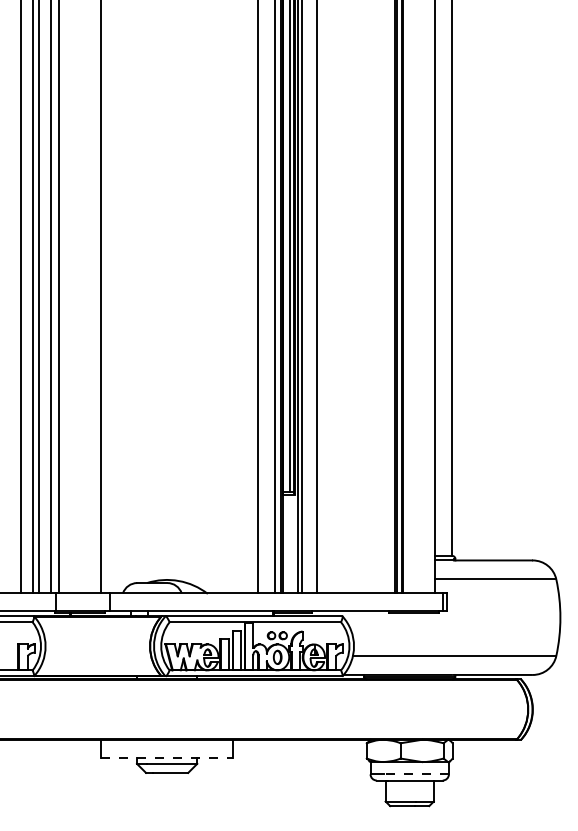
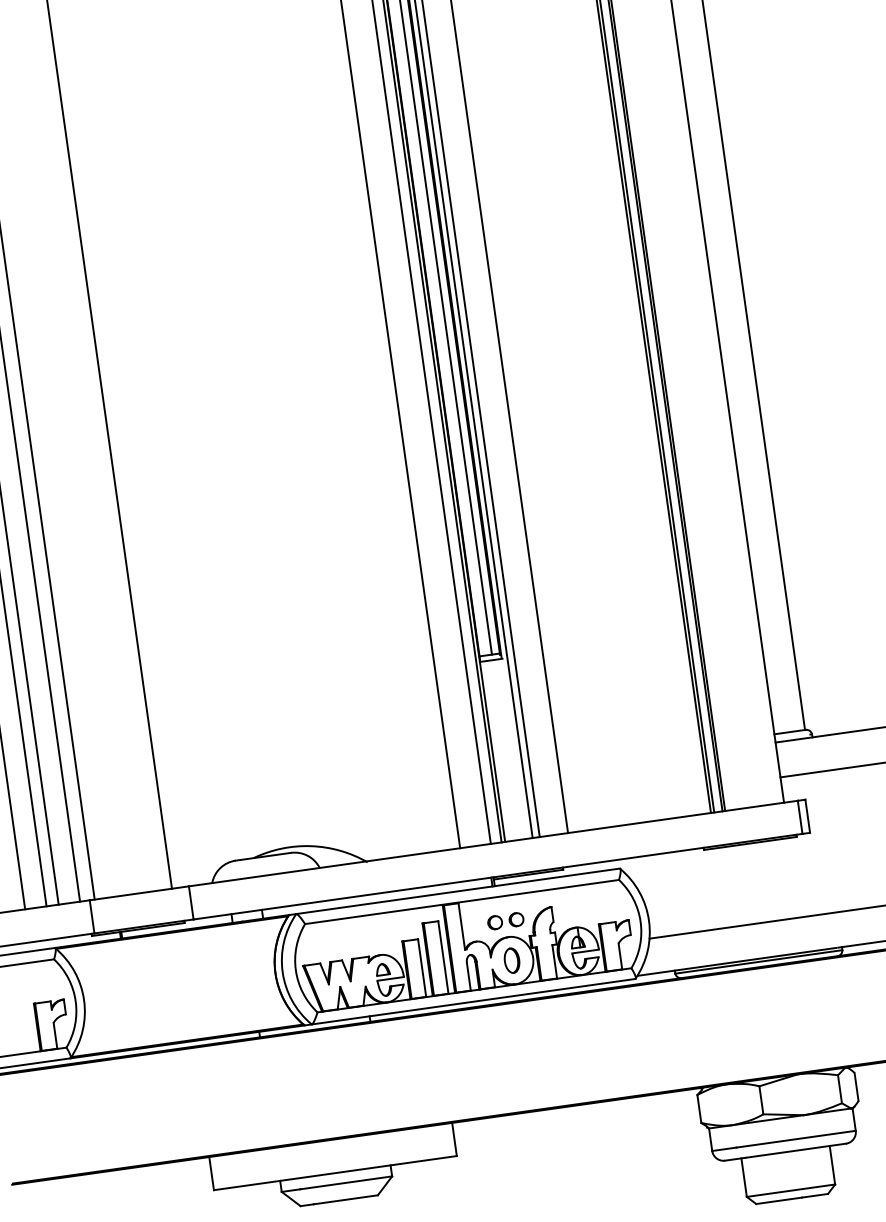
line: (167, 757) -> (335, 1172), dashed -> solid
line: (416, 774) -> (796, 1139), dashed -> solid

